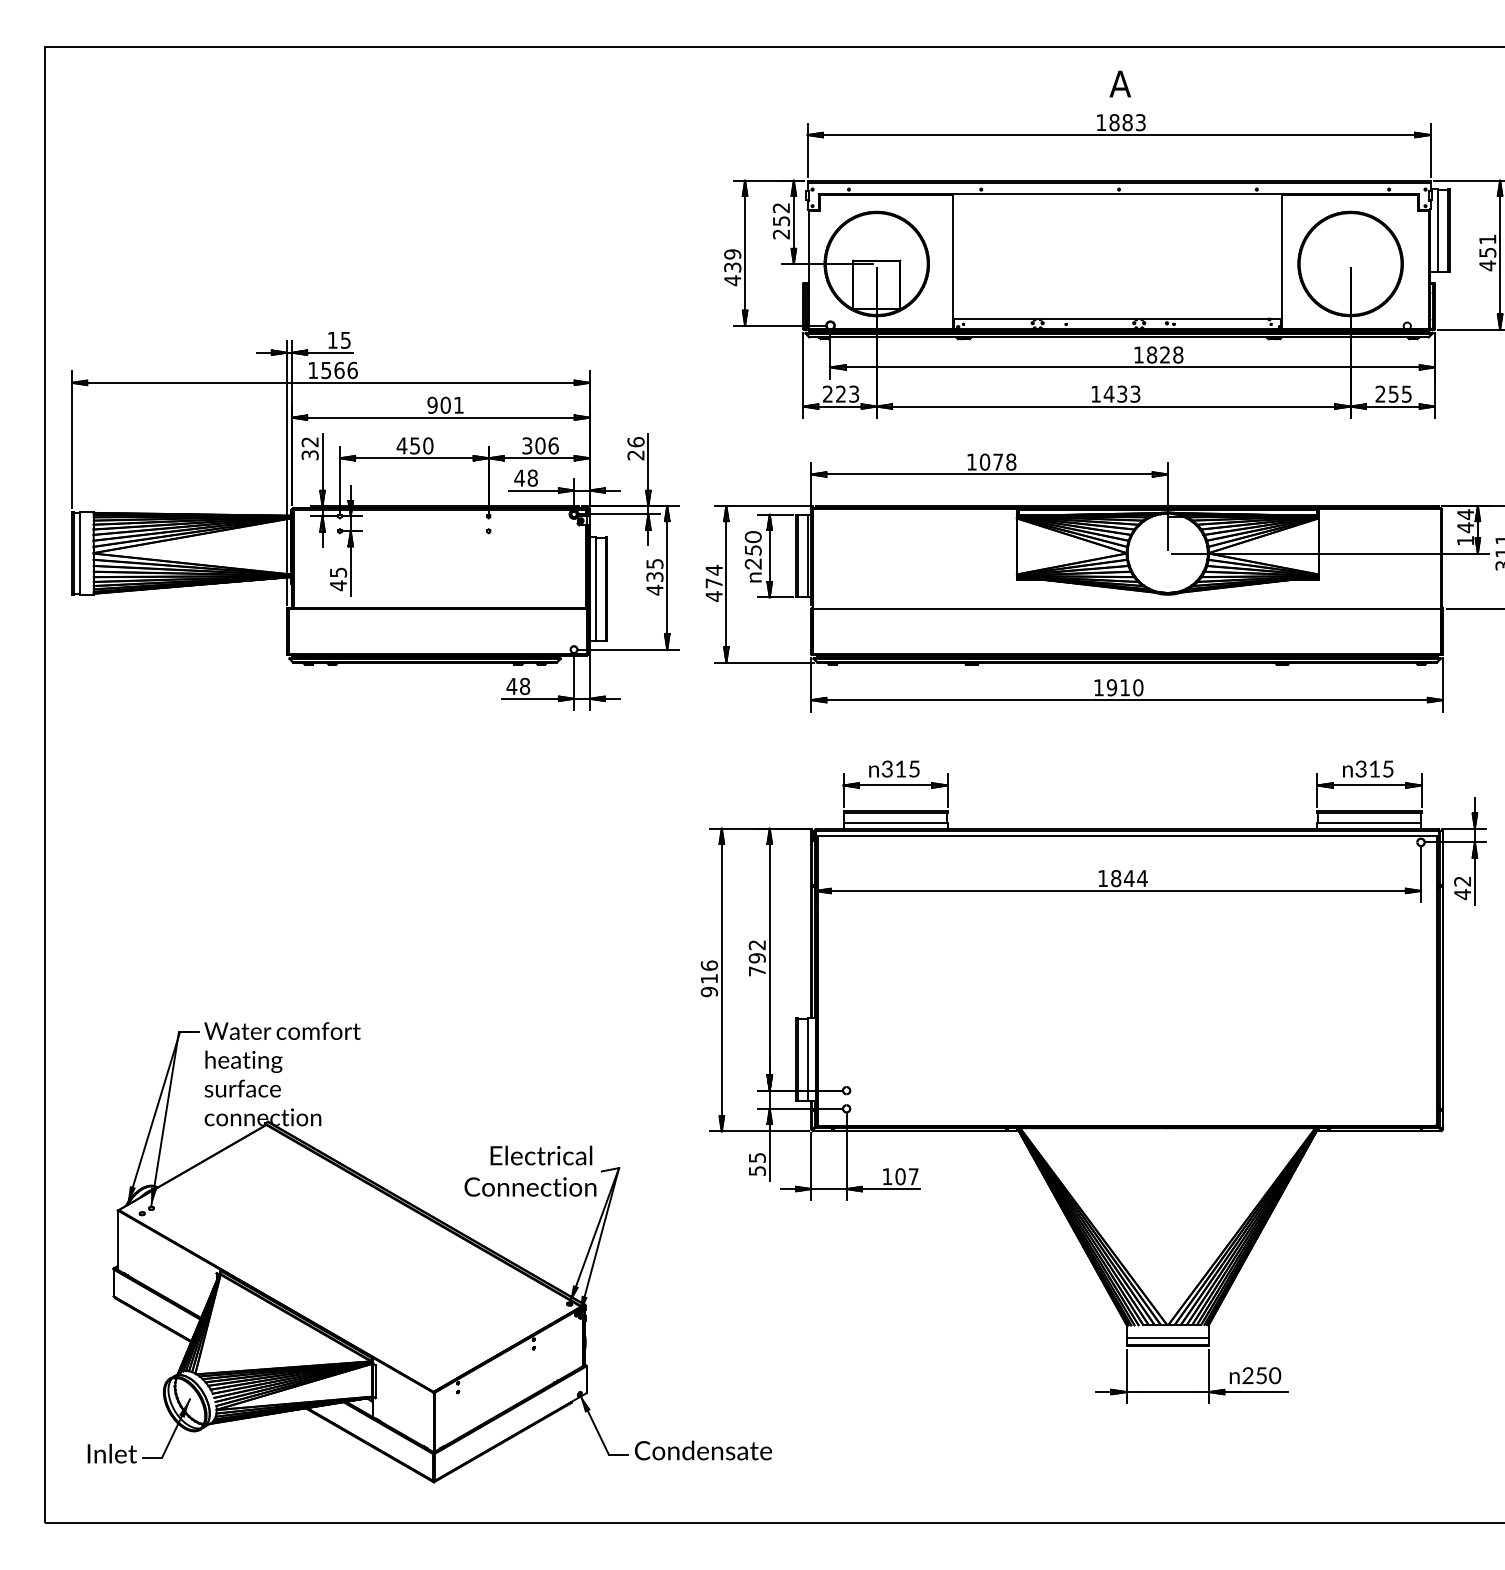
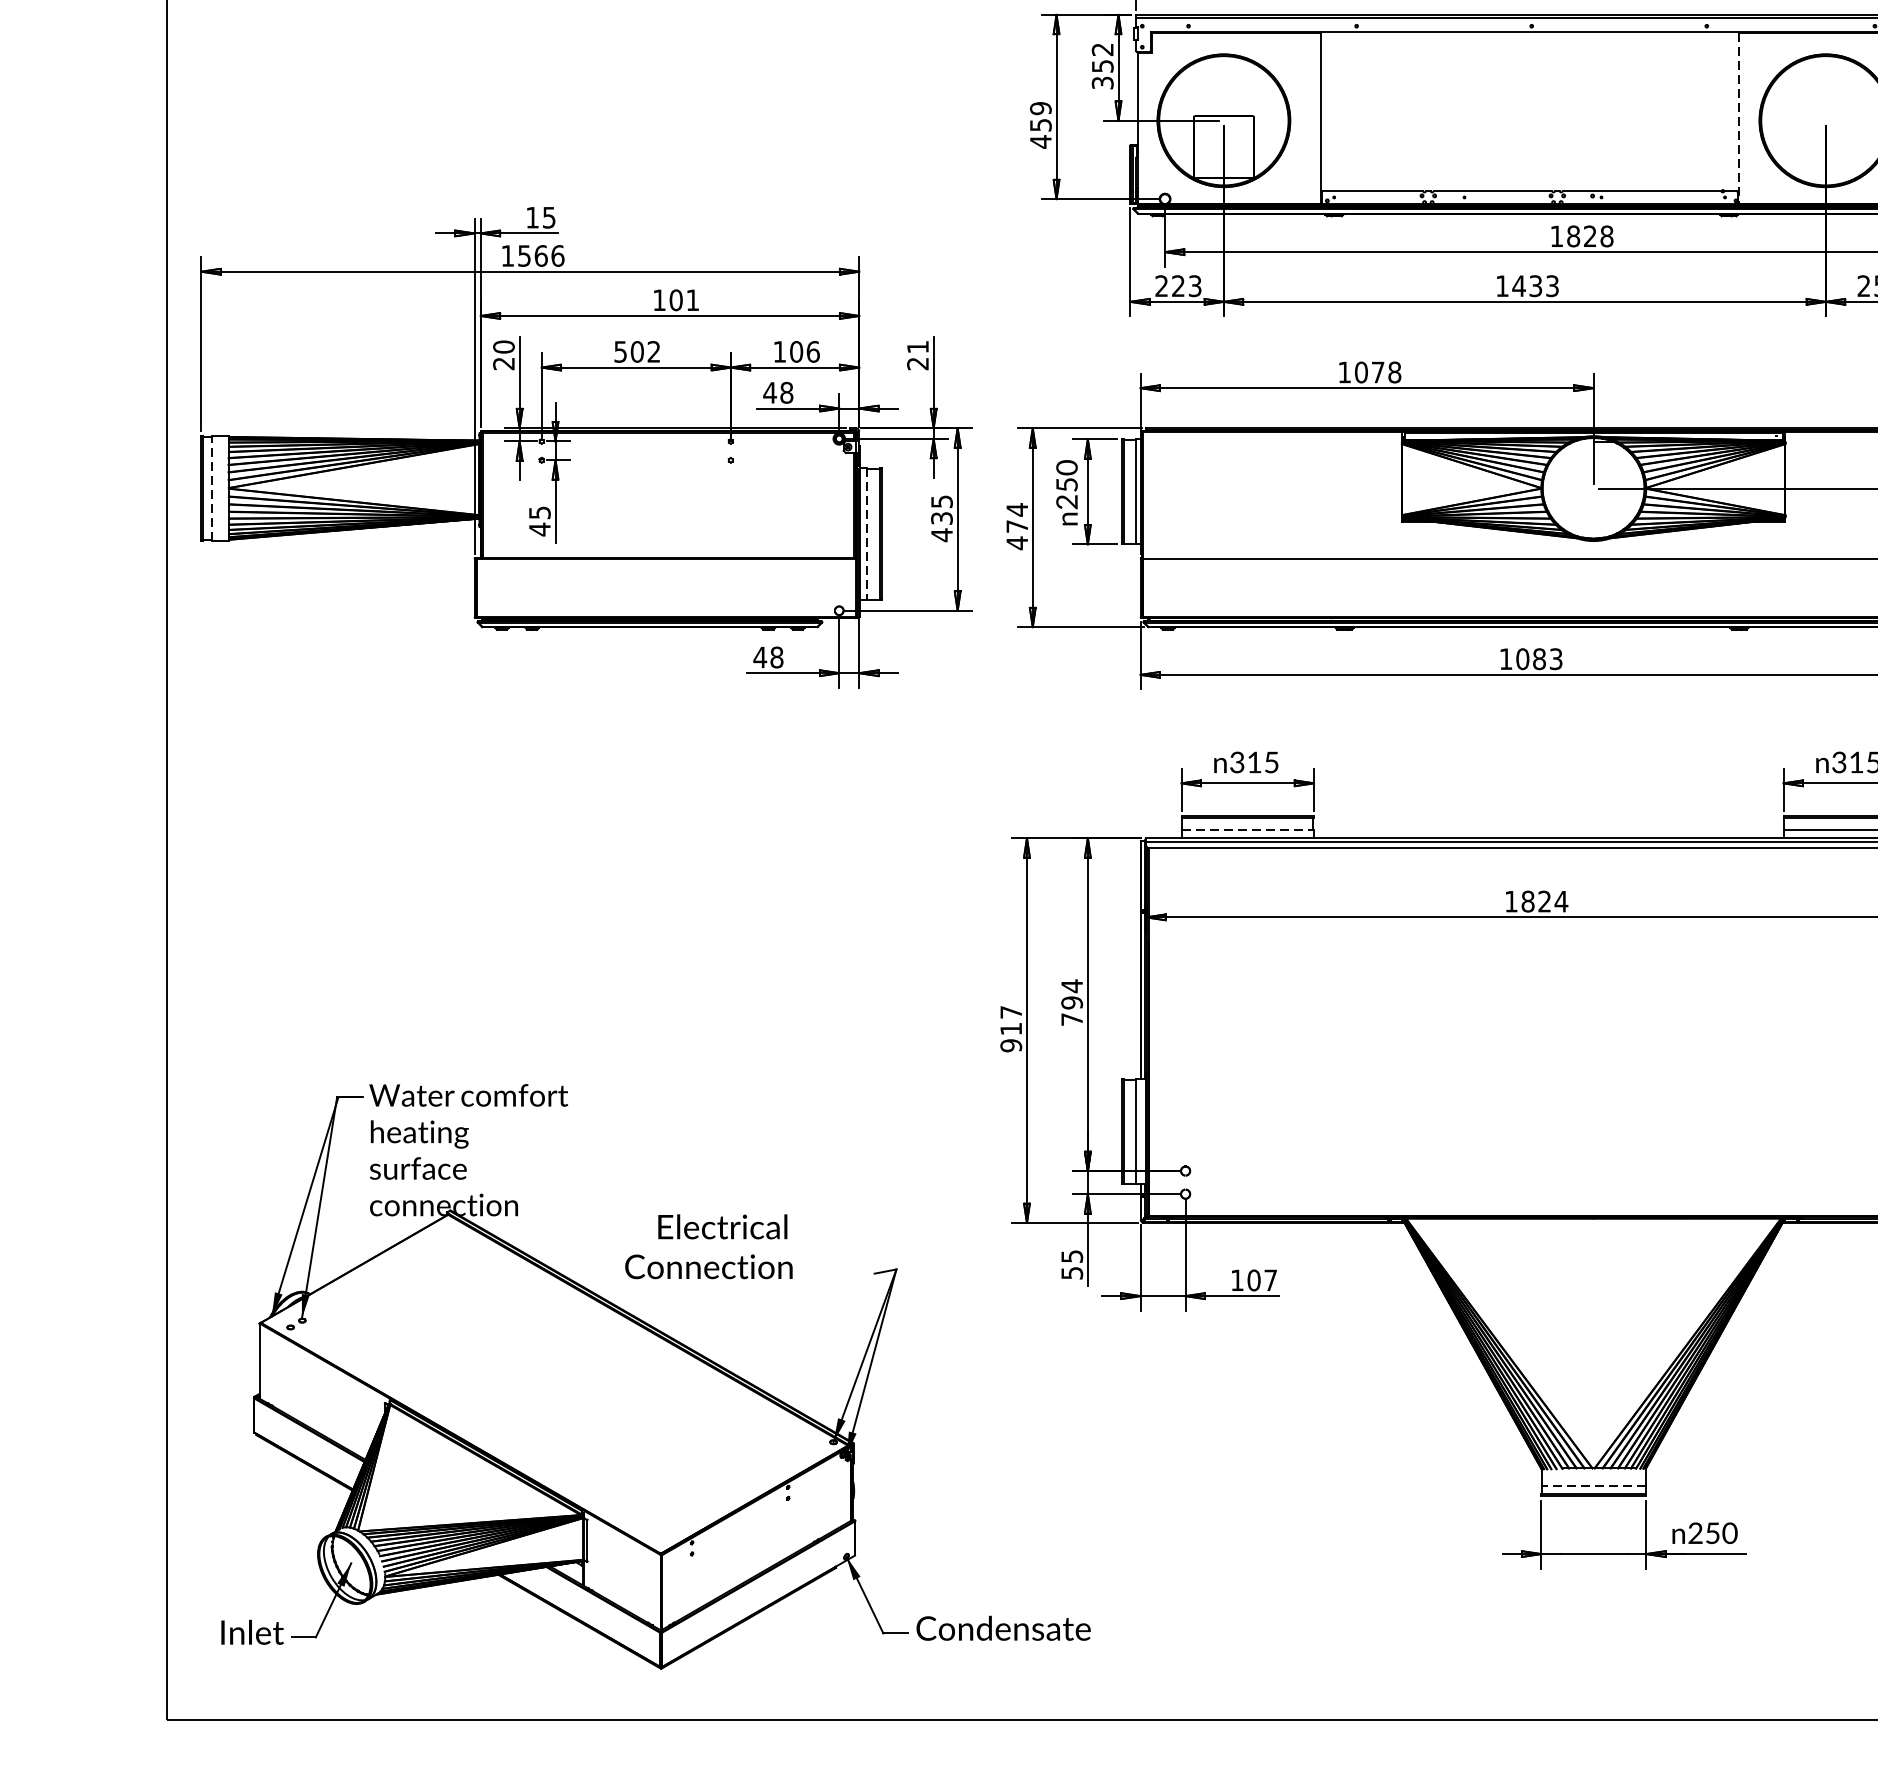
text: (781, 234) -> (1102, 83), 252 -> 352
line: (1281, 262) -> (1738, 118), solid -> dashed
text: (732, 266) -> (1040, 123), 439 -> 459
text: (432, 404) -> (659, 299), 901 -> 101
text: (635, 442) -> (917, 347), 26 -> 21
text: (414, 445) -> (636, 351), 450 -> 502
text: (527, 445) -> (780, 351), 306 -> 106
text: (309, 448) -> (503, 355), 32 -> 20
line: (80, 553) -> (212, 488), solid -> dashed
line: (595, 589) -> (866, 534), solid -> dashed
text: (1124, 687) -> (1538, 658), 1910 -> 1083
line: (895, 822) -> (1247, 830), solid -> dashed
text: (1128, 878) -> (1543, 901), 1844 -> 1824
text: (756, 944) -> (1071, 985), 792 -> 794
text: (709, 965) -> (1011, 1012), 916 -> 917
text: (530, 1170) -> (708, 1245), moved
line: (1167, 1338) -> (1593, 1485), solid -> dashed

